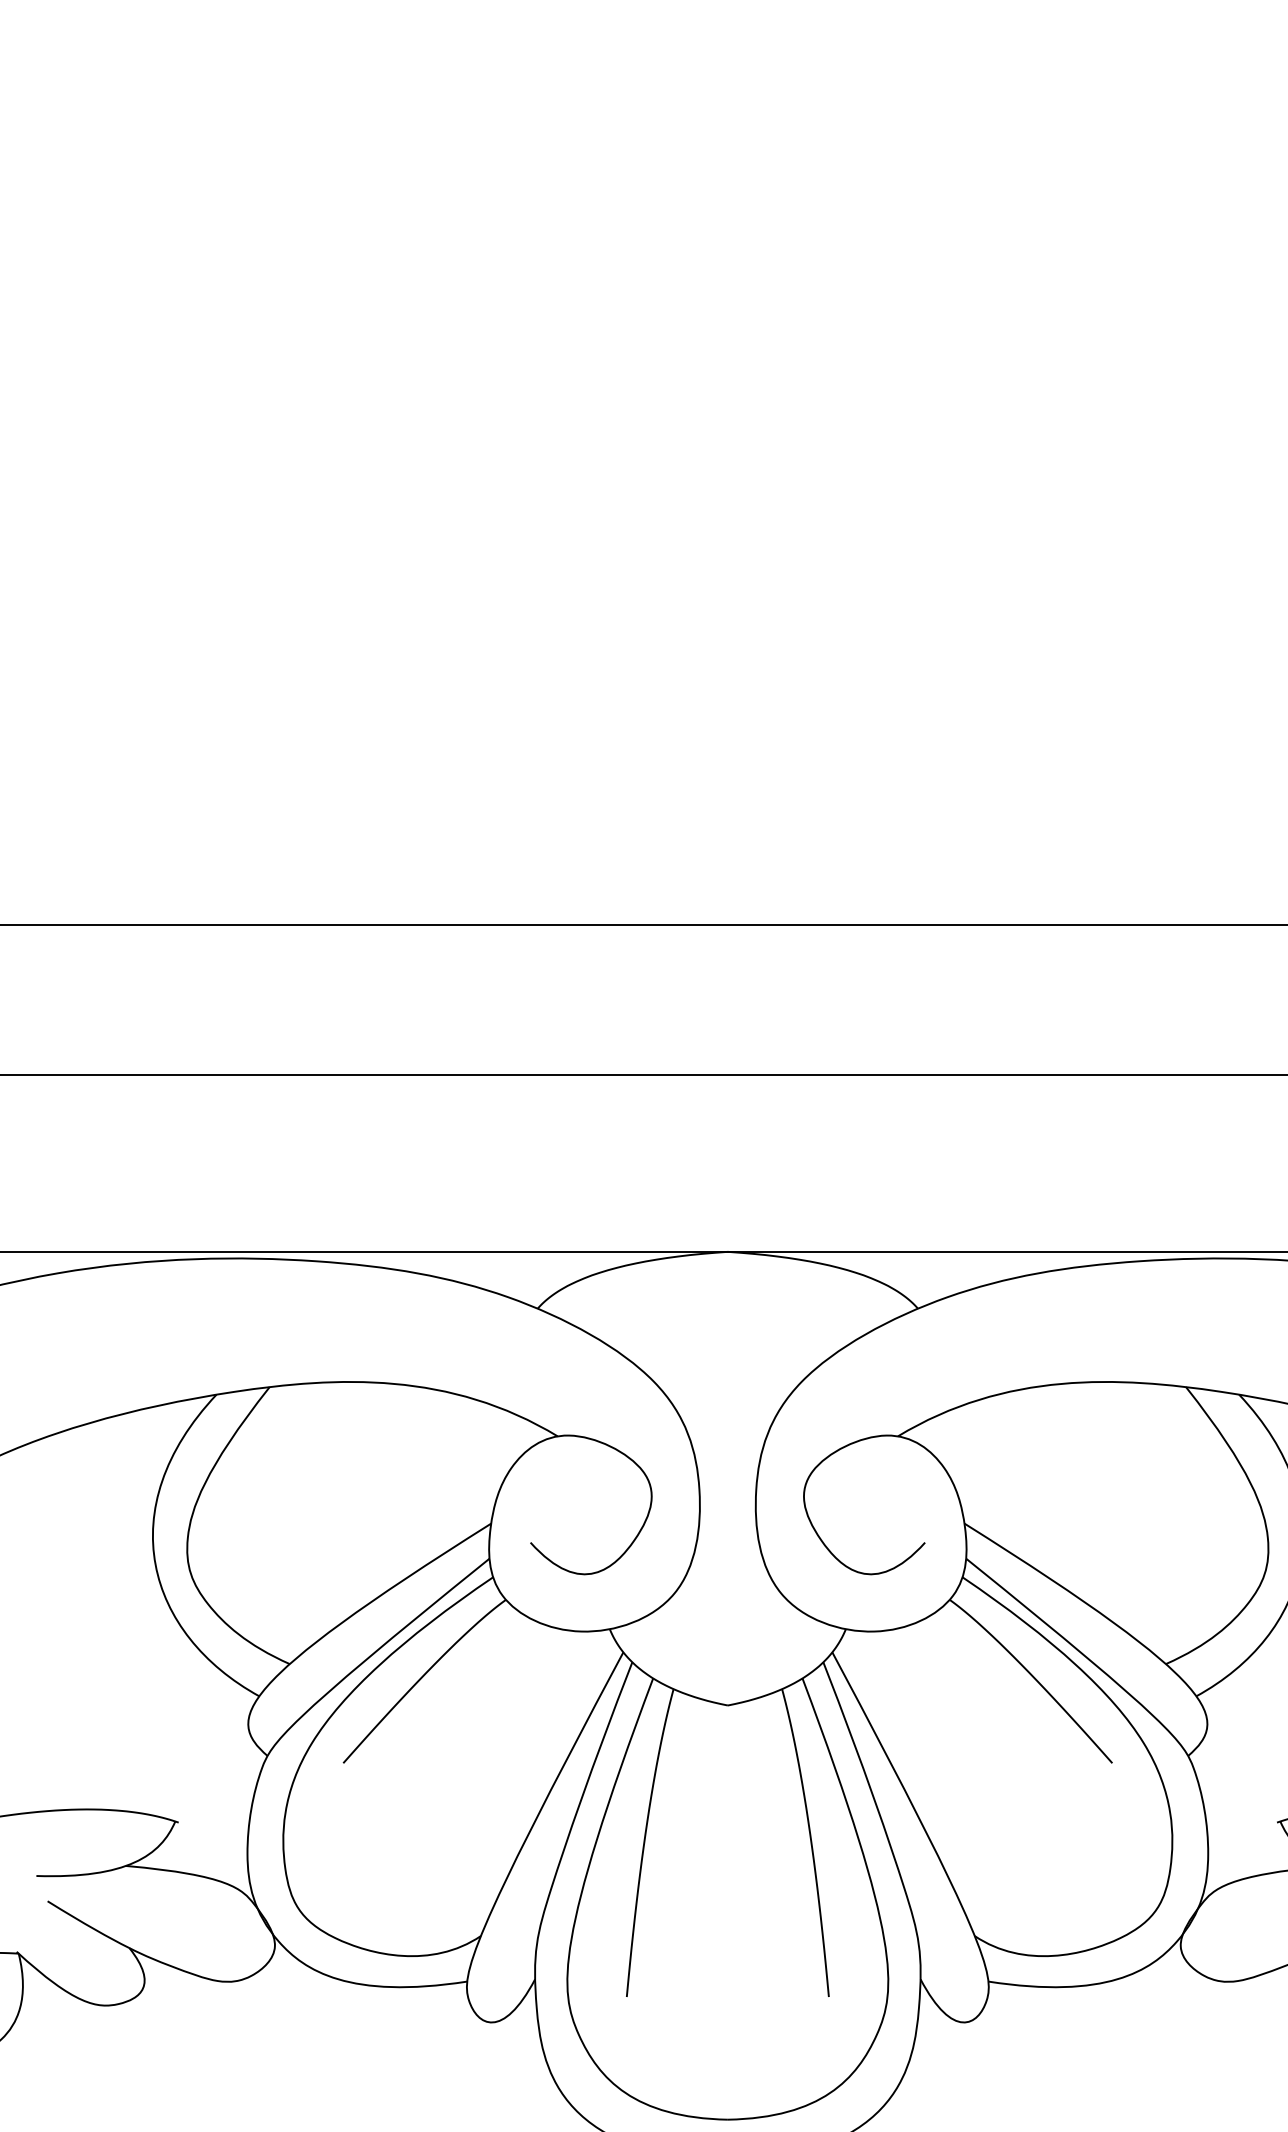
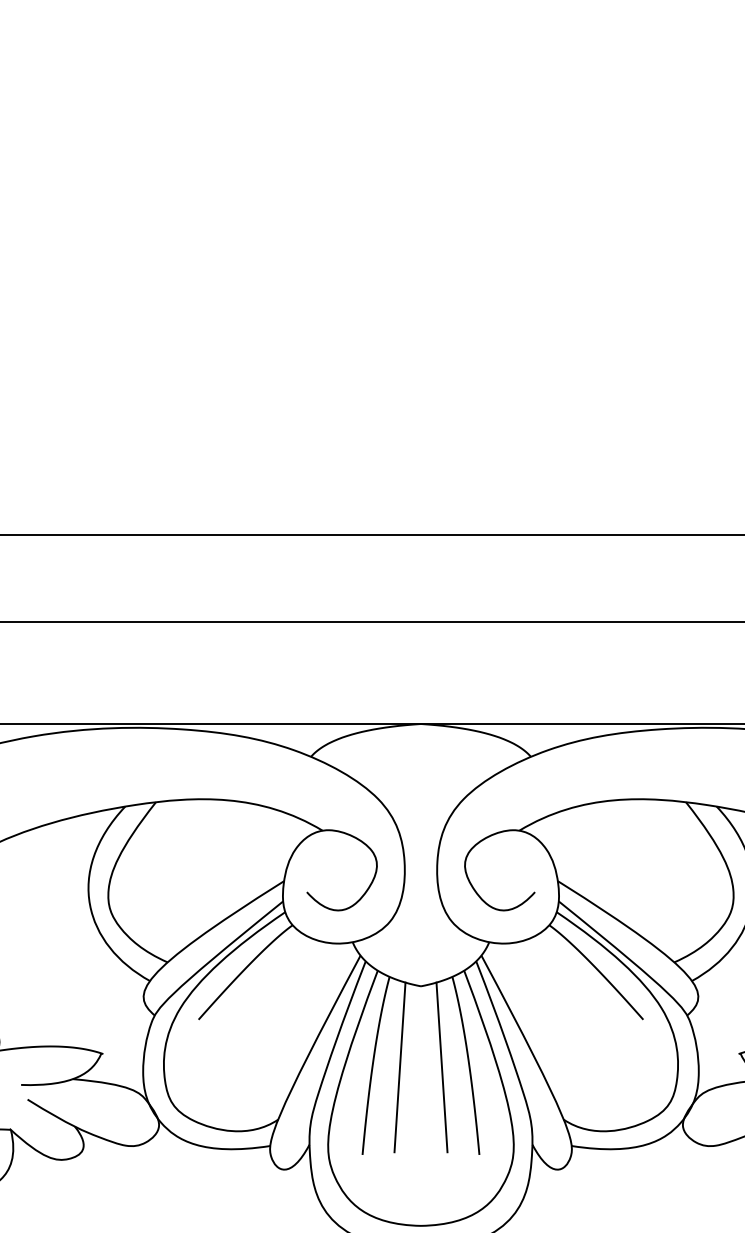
line: (690, 1845) -> (399, 1067), added
line: (763, 1845) -> (441, 1067), added

